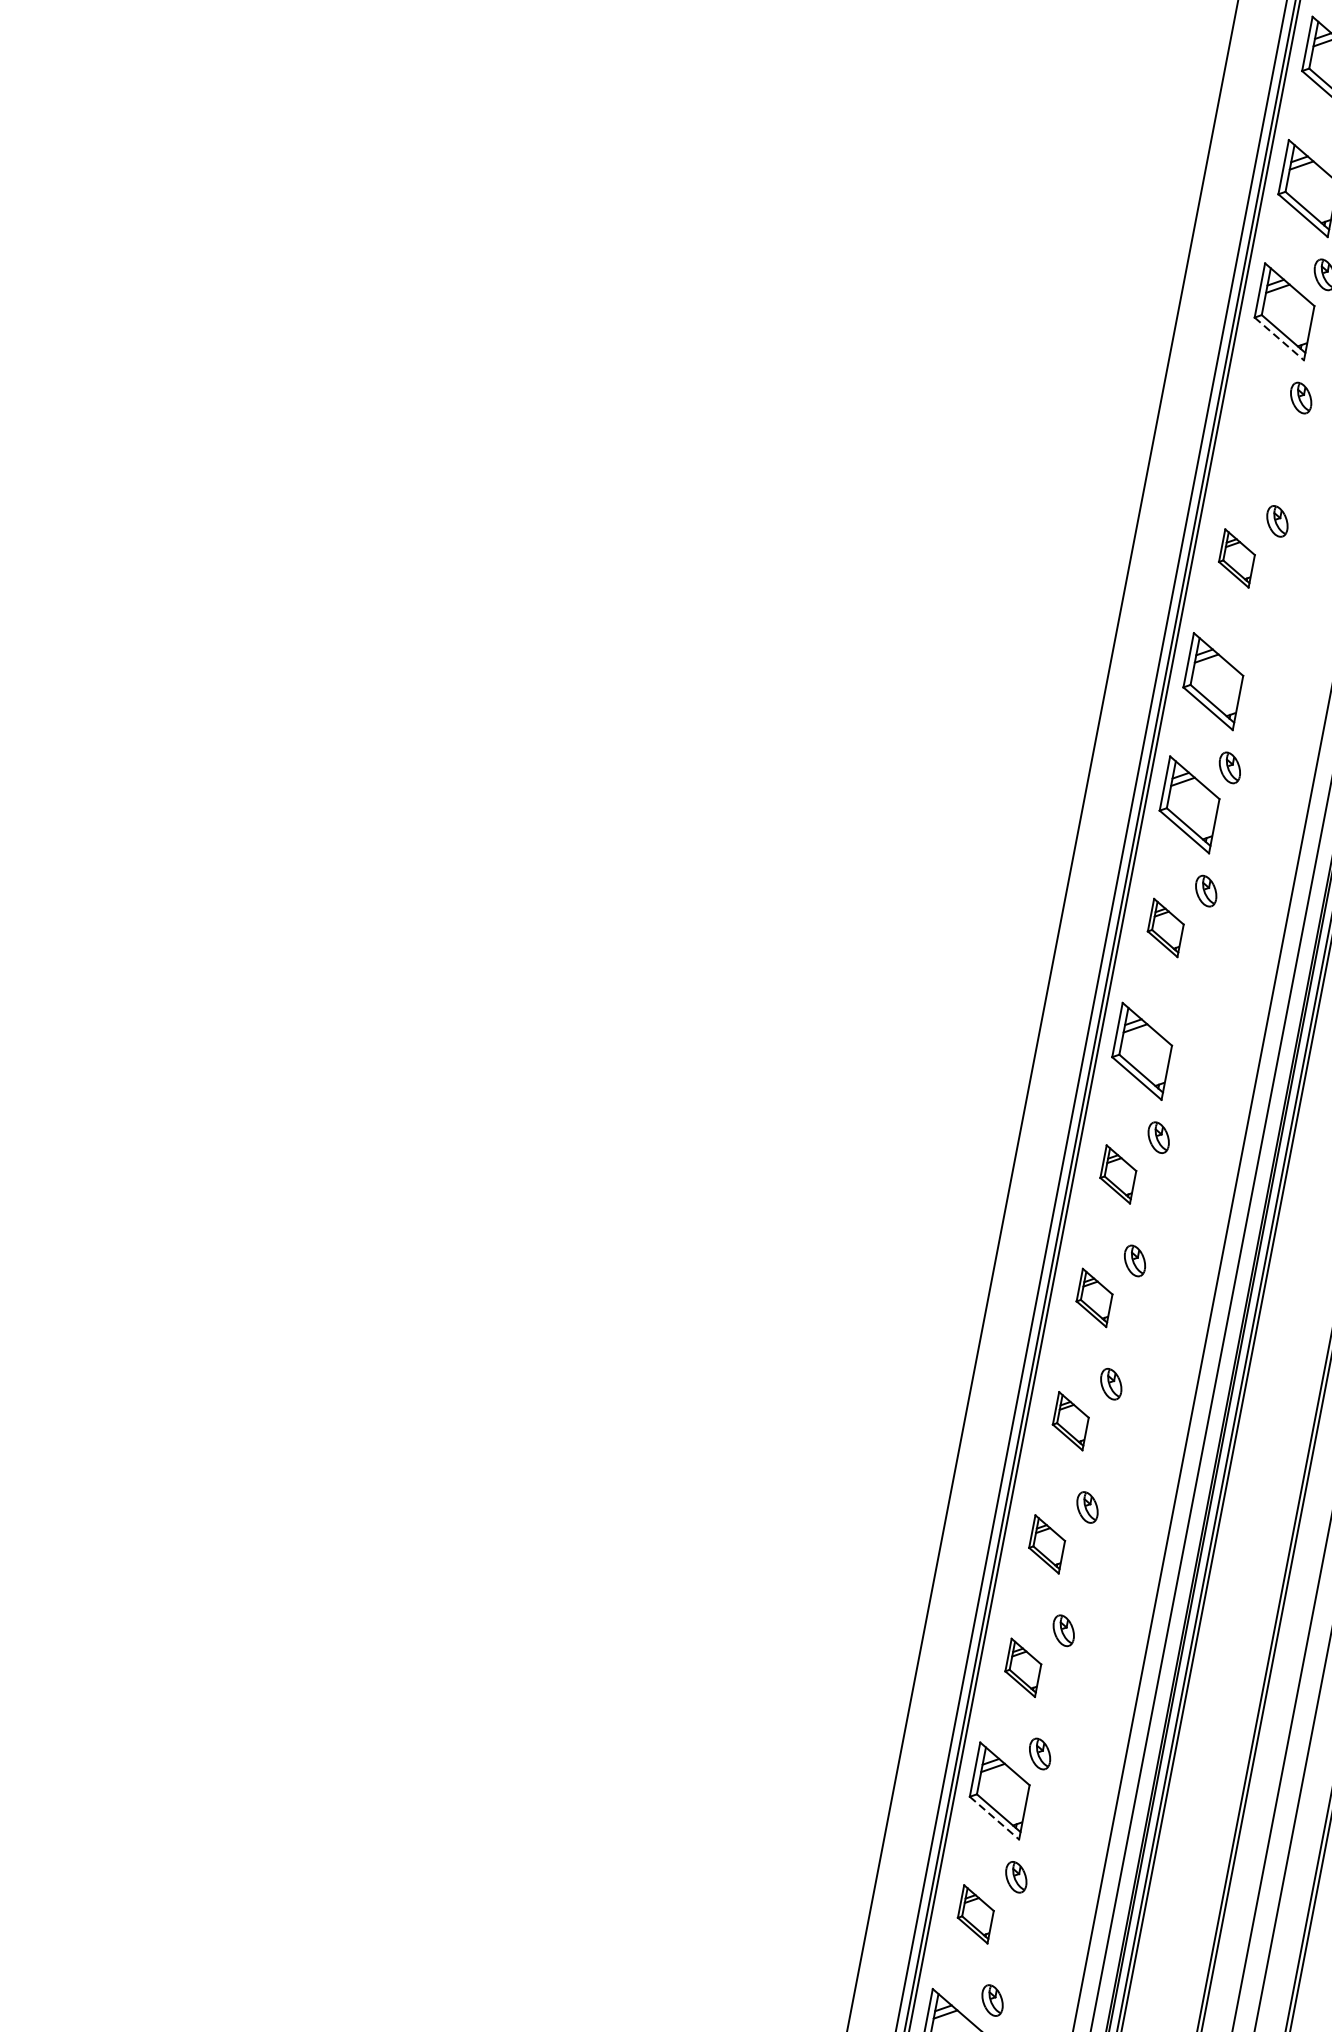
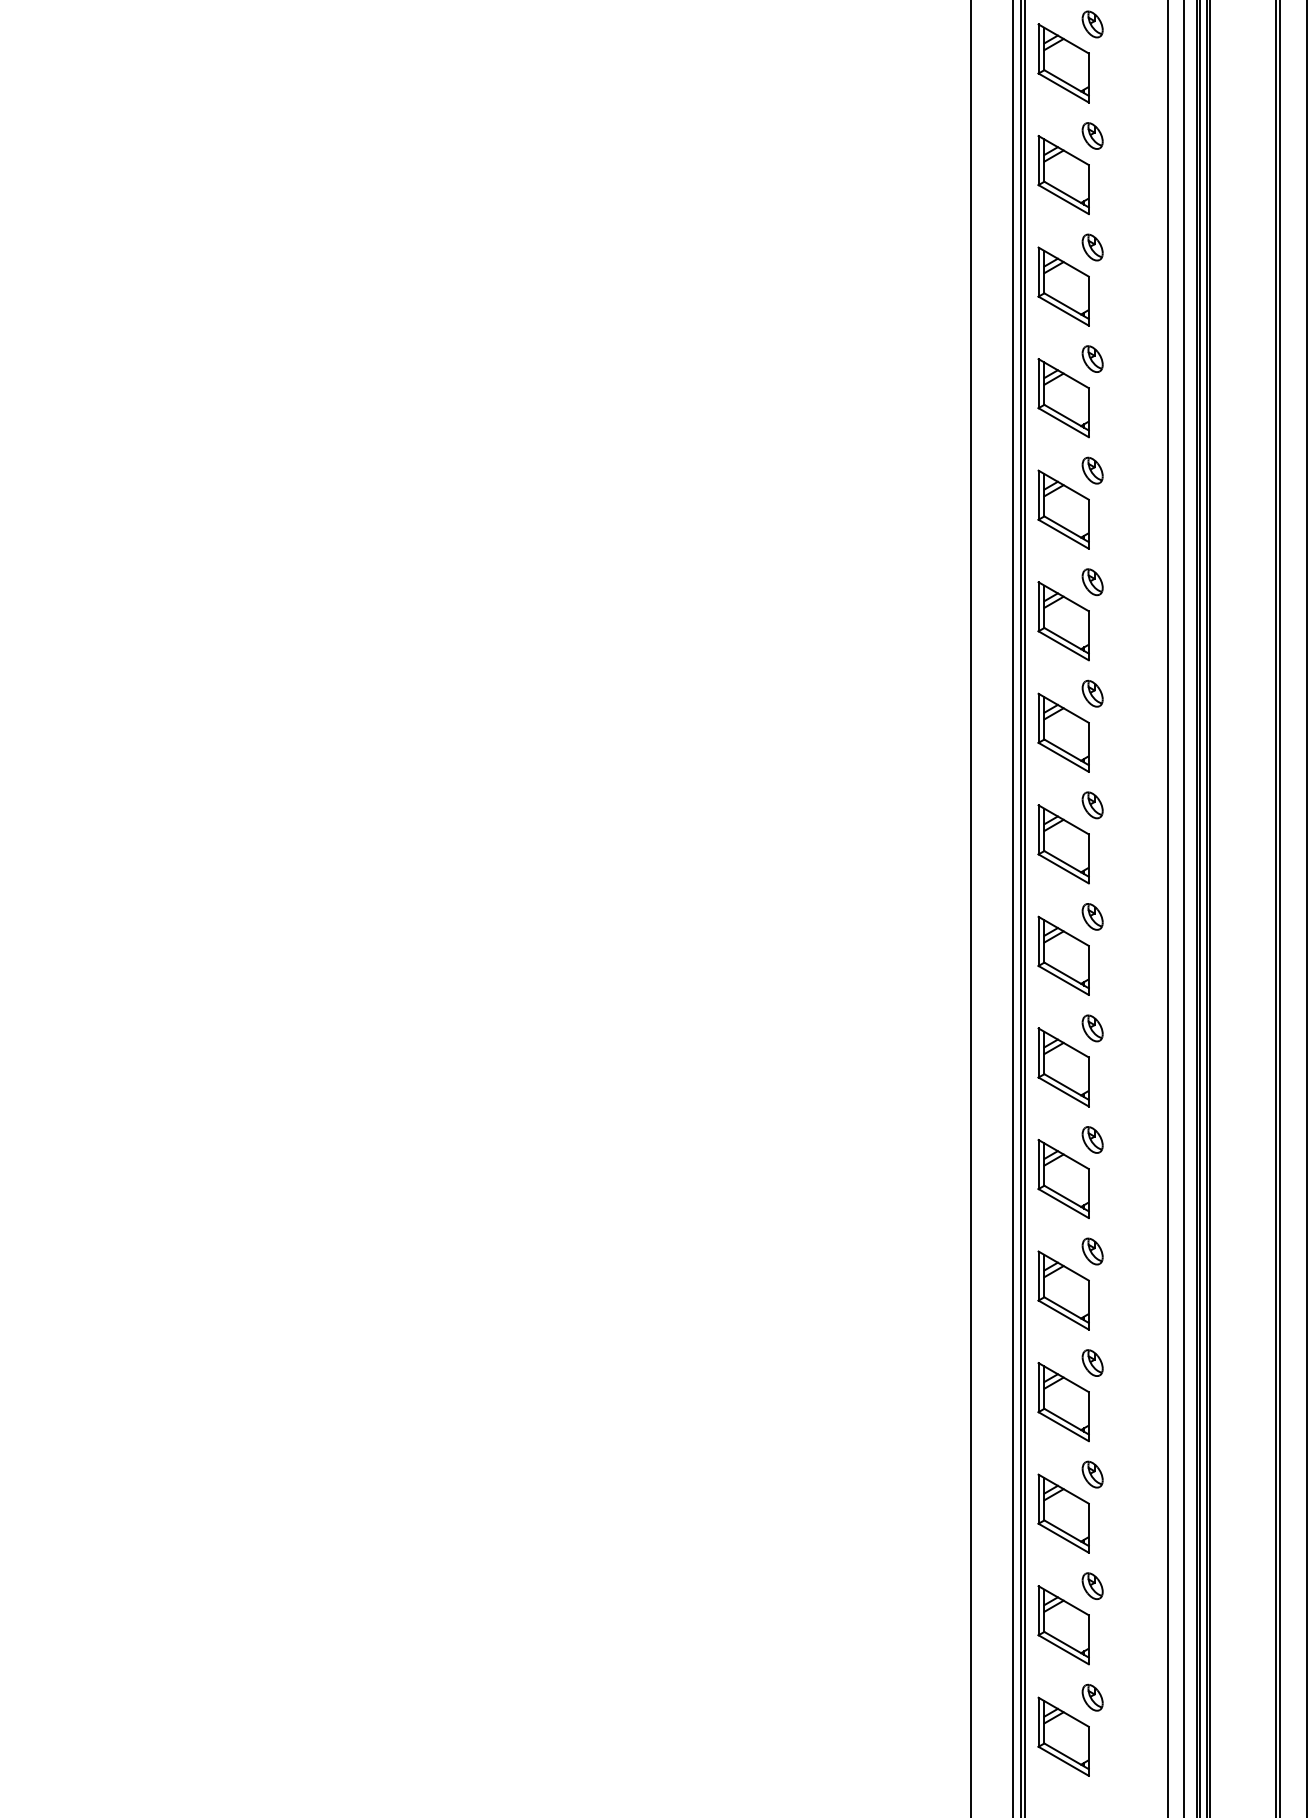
line: (1279, 338) -> (1063, 199), dashed -> solid
part: (1260, 434) -> (1063, 286), added
part: (1236, 558) -> (1063, 398), size x1.67
part: (1253, 644) -> (1092, 470), added
part: (1165, 927) -> (1063, 732), size x1.67
part: (1182, 1014) -> (1092, 805), added
part: (1118, 1174) -> (1063, 955), size x1.67
part: (1094, 1297) -> (1063, 1067), size x1.67
part: (1070, 1420) -> (1063, 1178), size x1.67
part: (1046, 1544) -> (1063, 1290), size x1.67
part: (1023, 1668) -> (1063, 1402), size x1.67
line: (995, 1818) -> (1064, 1538), dashed -> solid
part: (975, 1914) -> (1063, 1625), size x1.67

